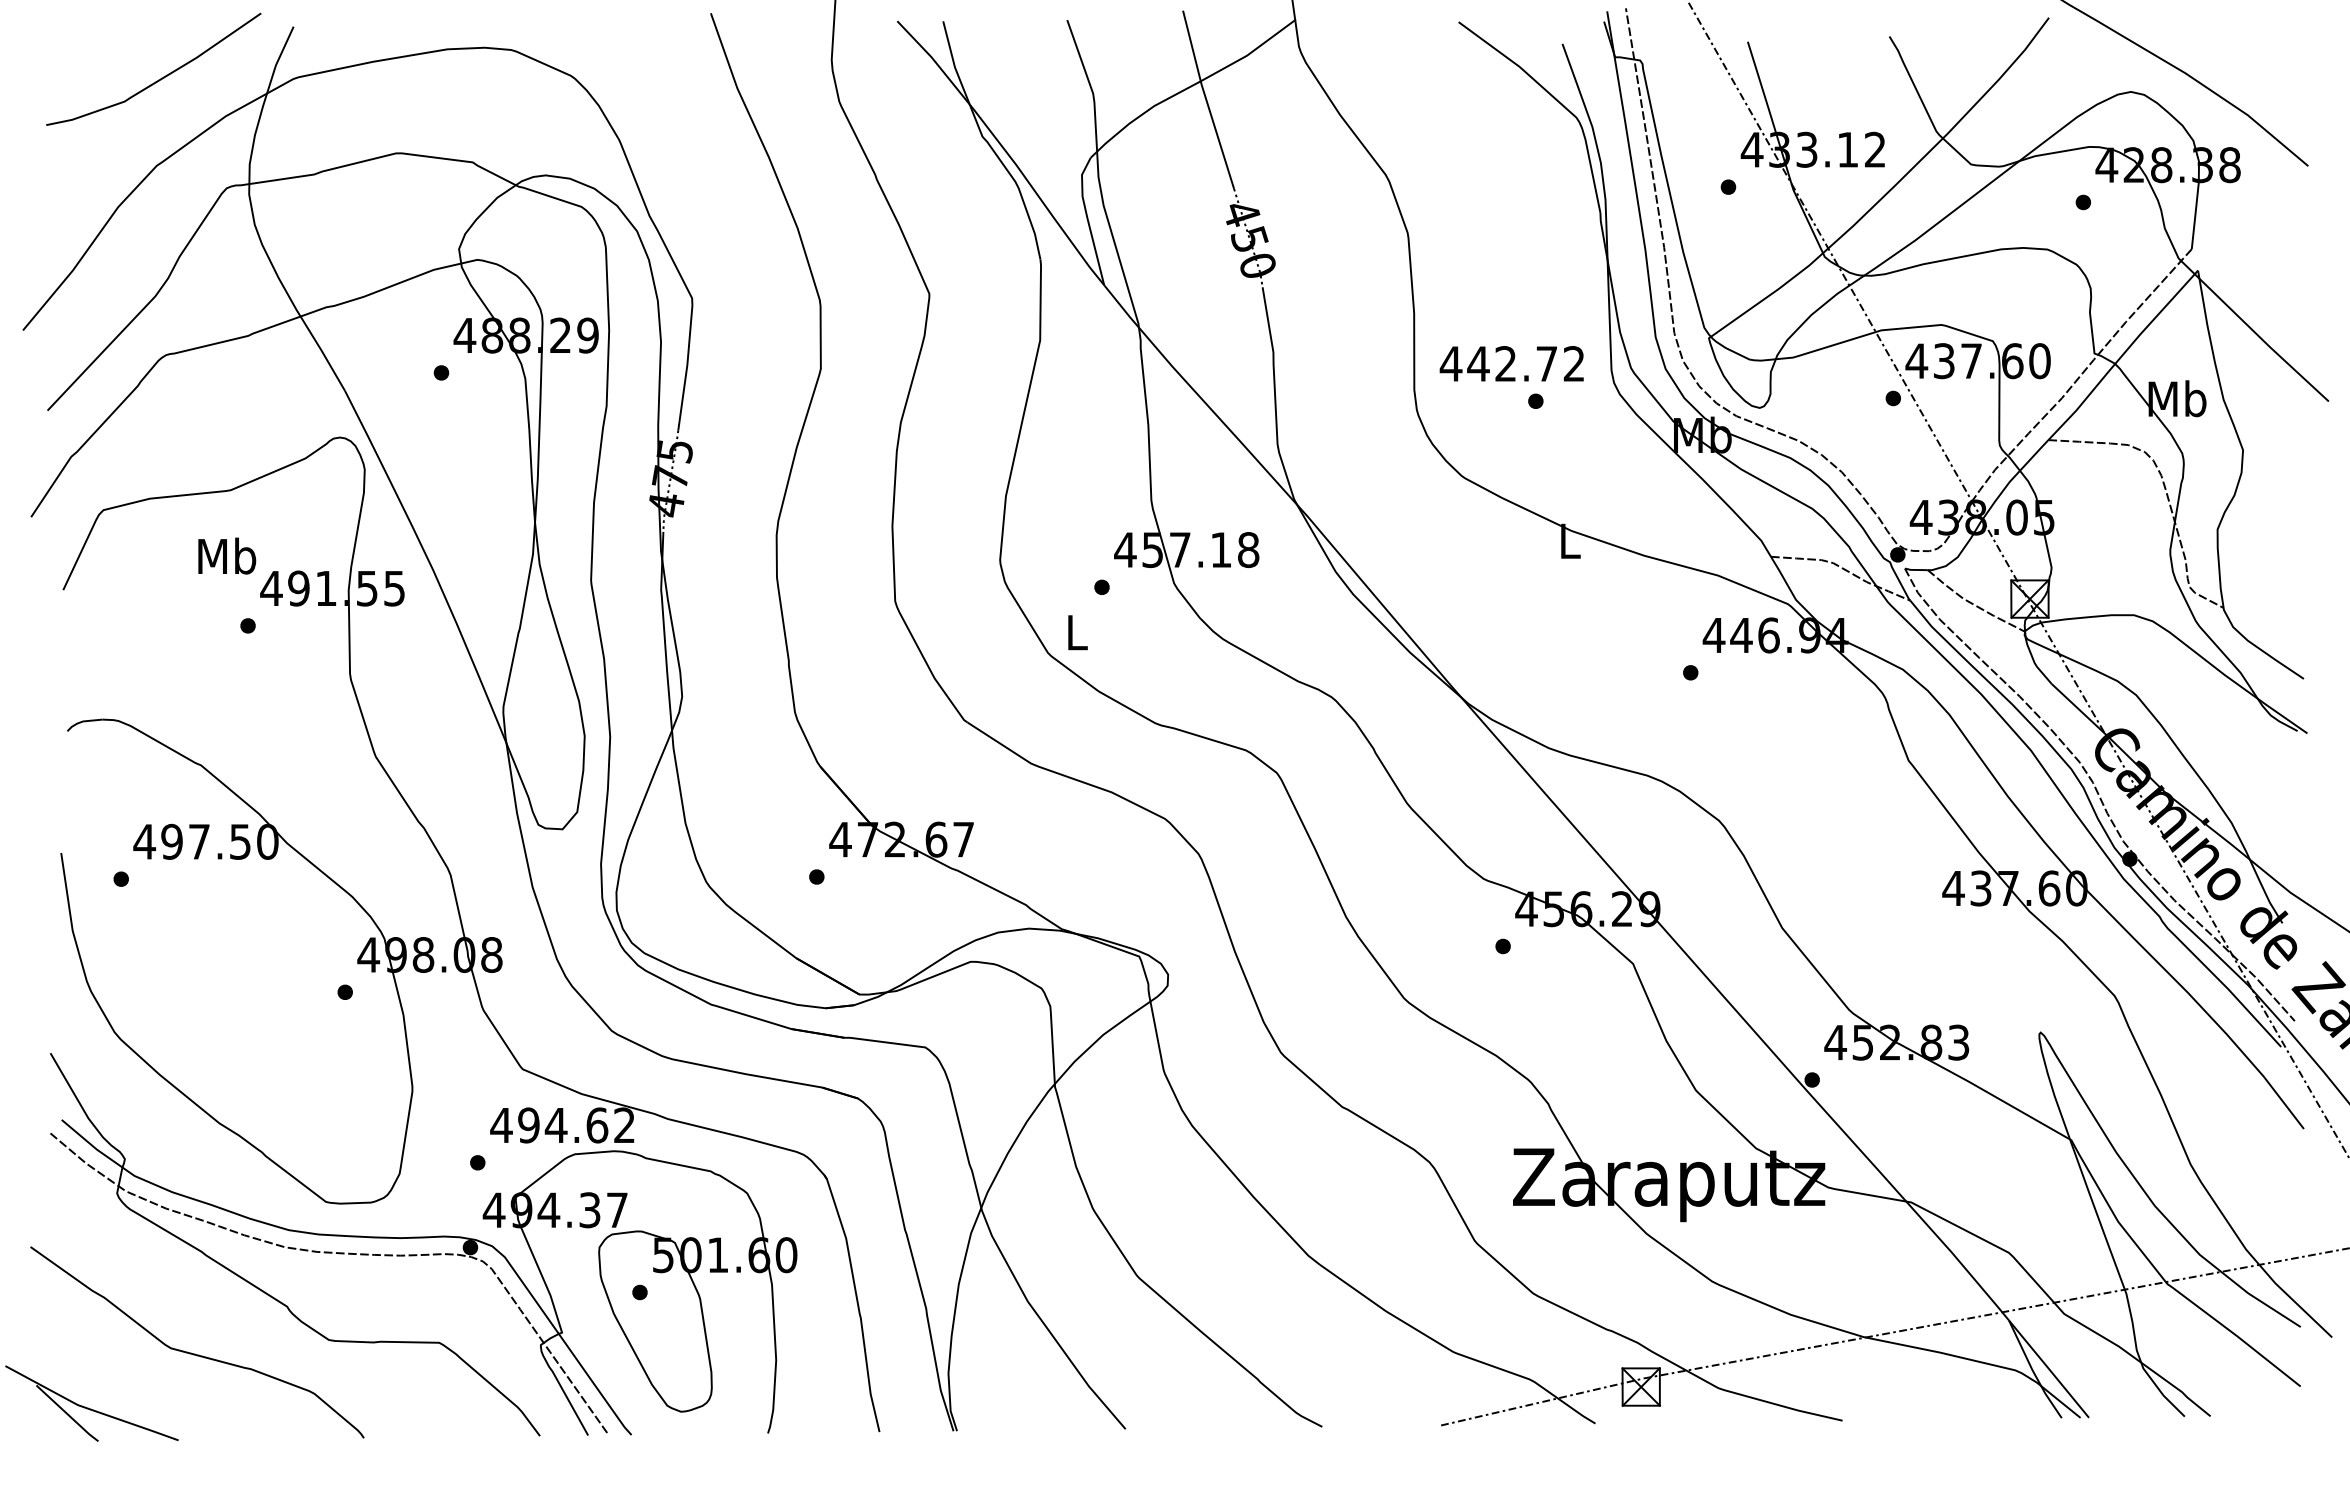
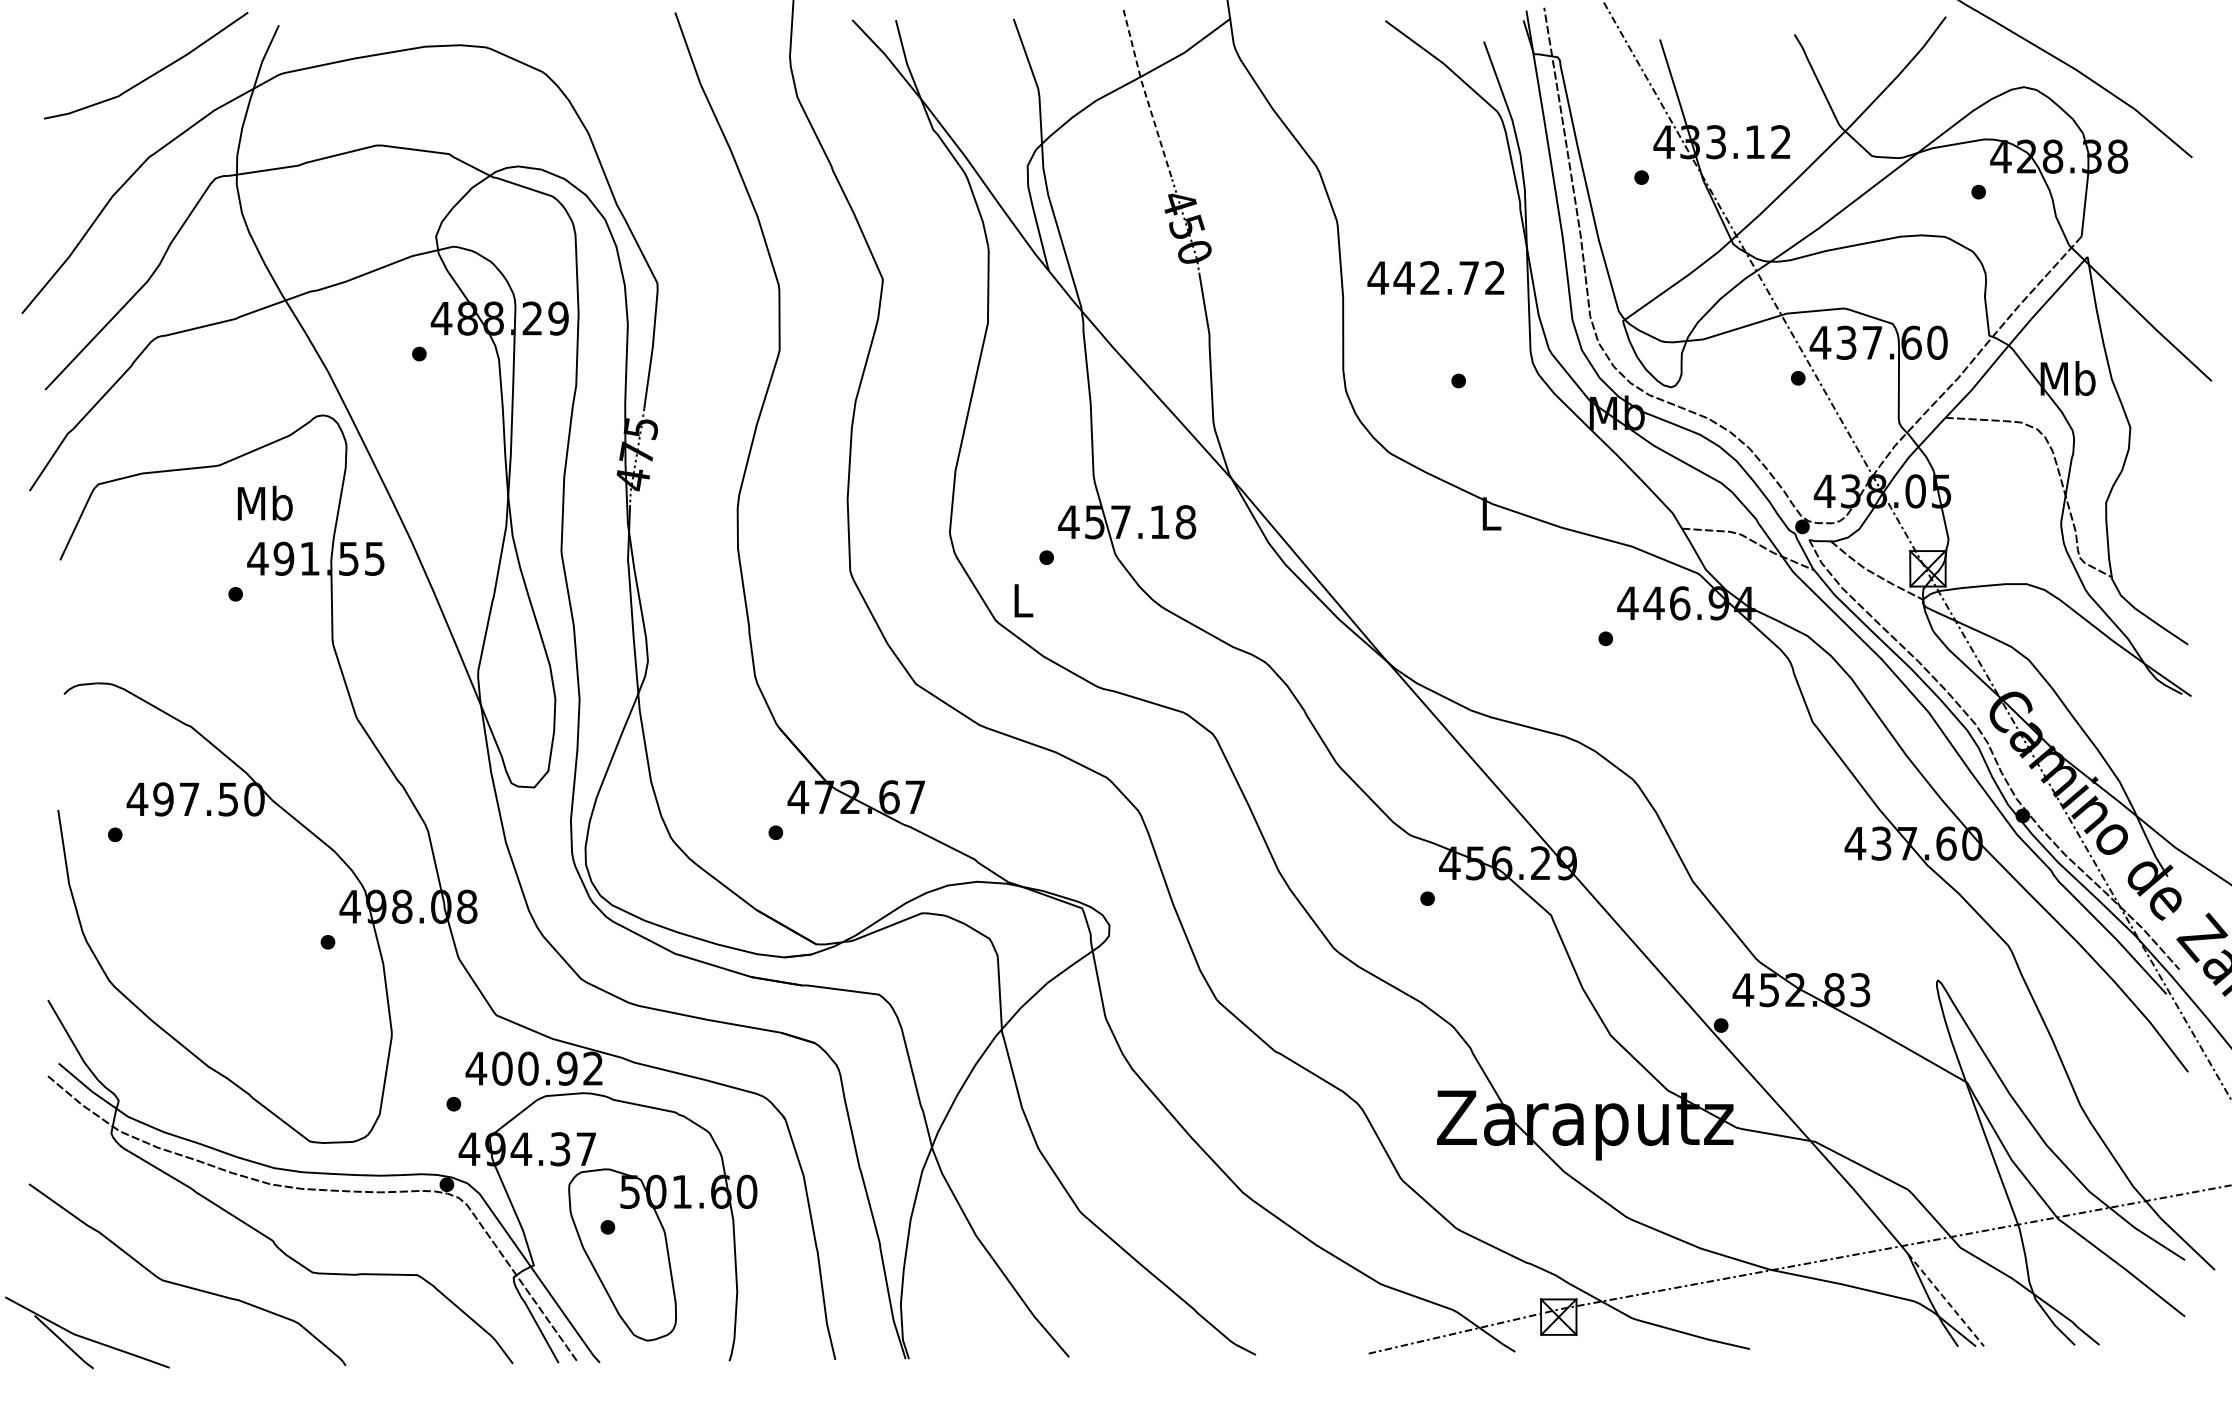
line: (1206, 100) -> (1145, 95), solid -> dashed
text: (1511, 363) -> (1435, 277), moved
text: (227, 555) -> (265, 502), moved
text: (563, 1125) -> (535, 1068), 494.62 -> 400.92
line: (2049, 1369) -> (1946, 1300), solid -> dashed

